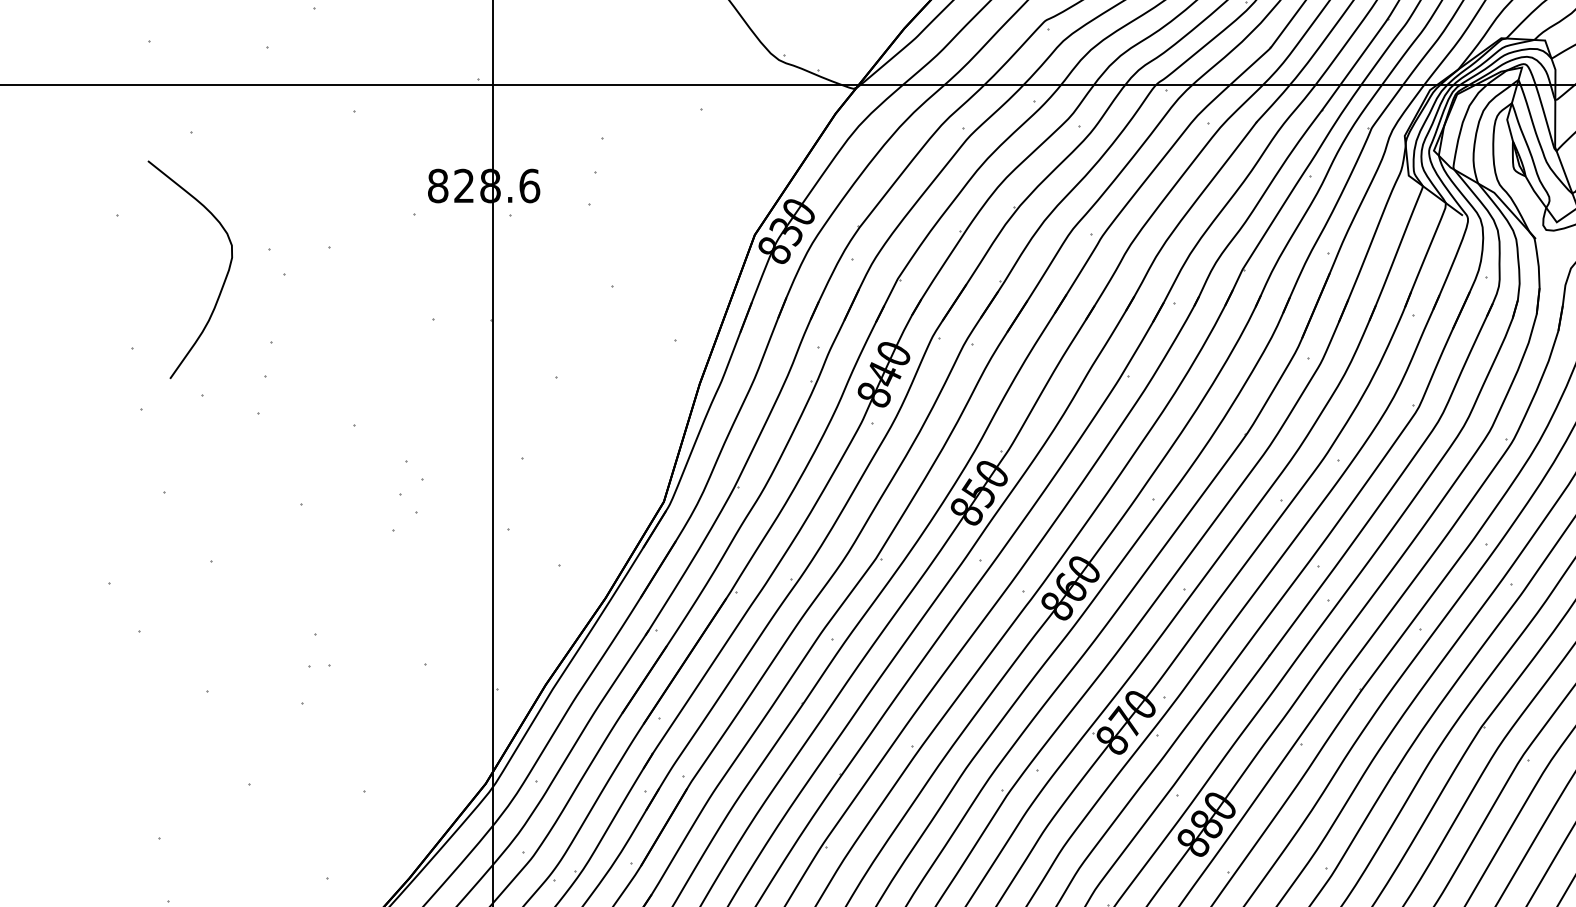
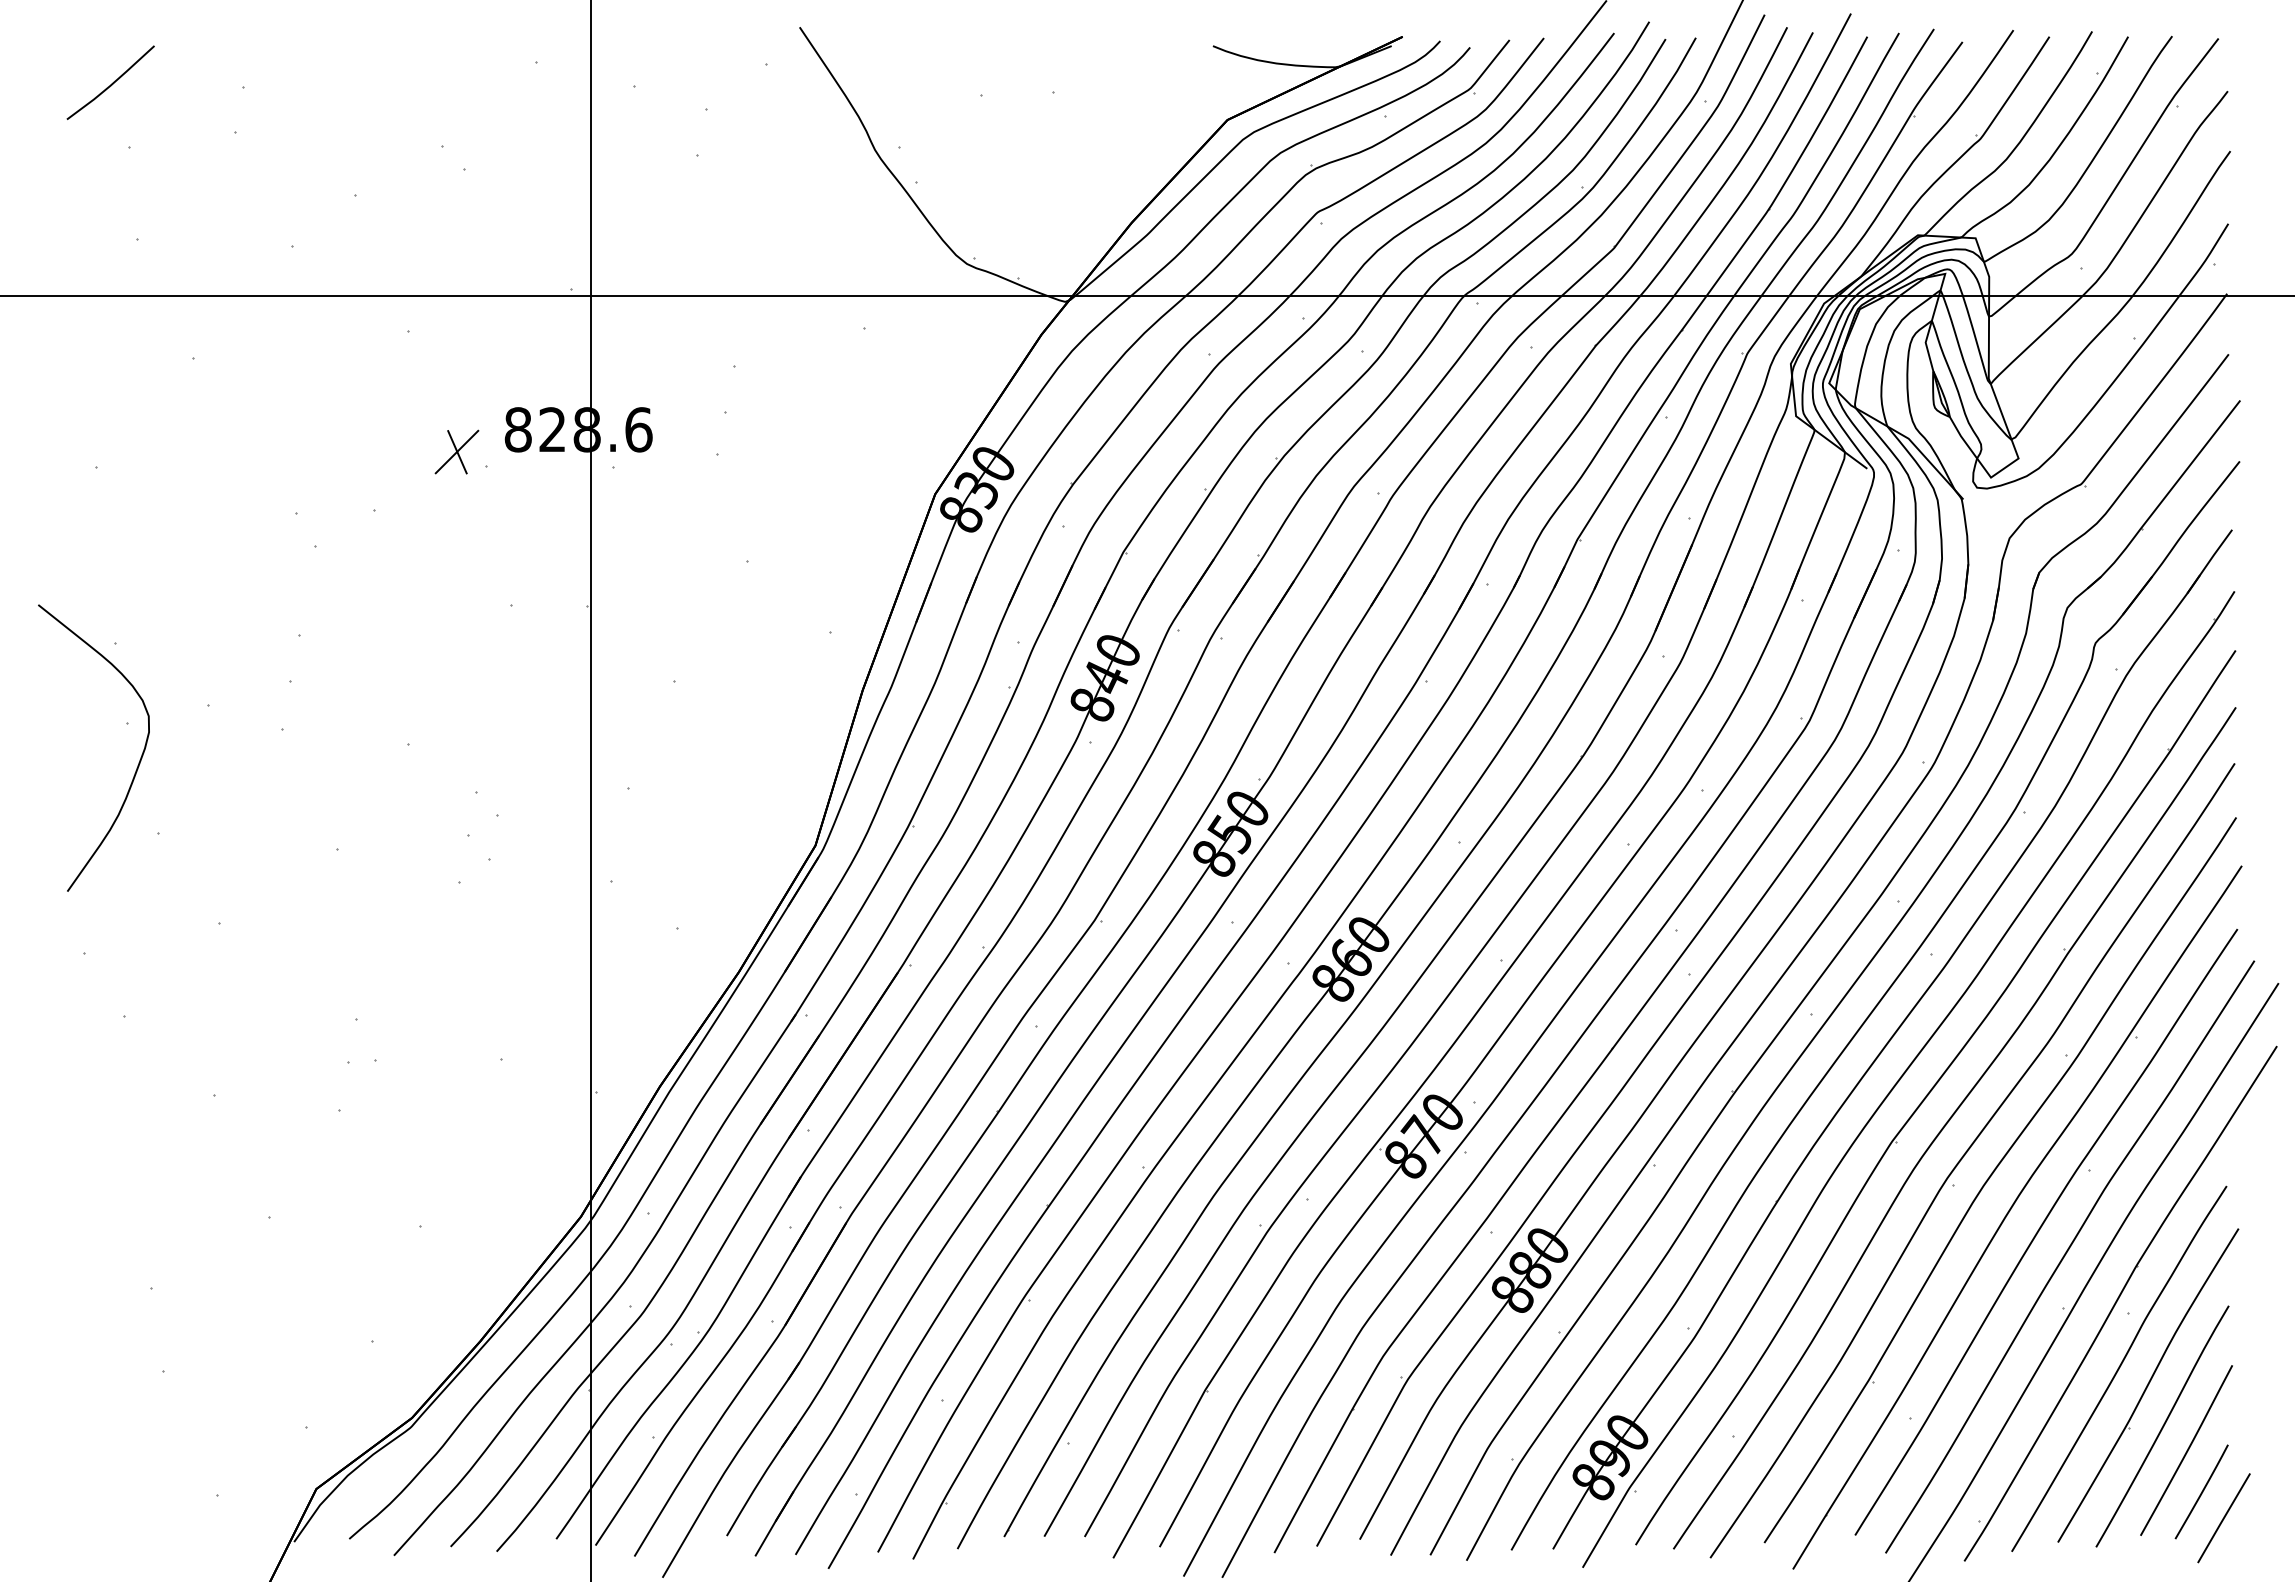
part: (391, 202) -> (456, 451), added
curve: (224, 280) -> (138, 762), moved

